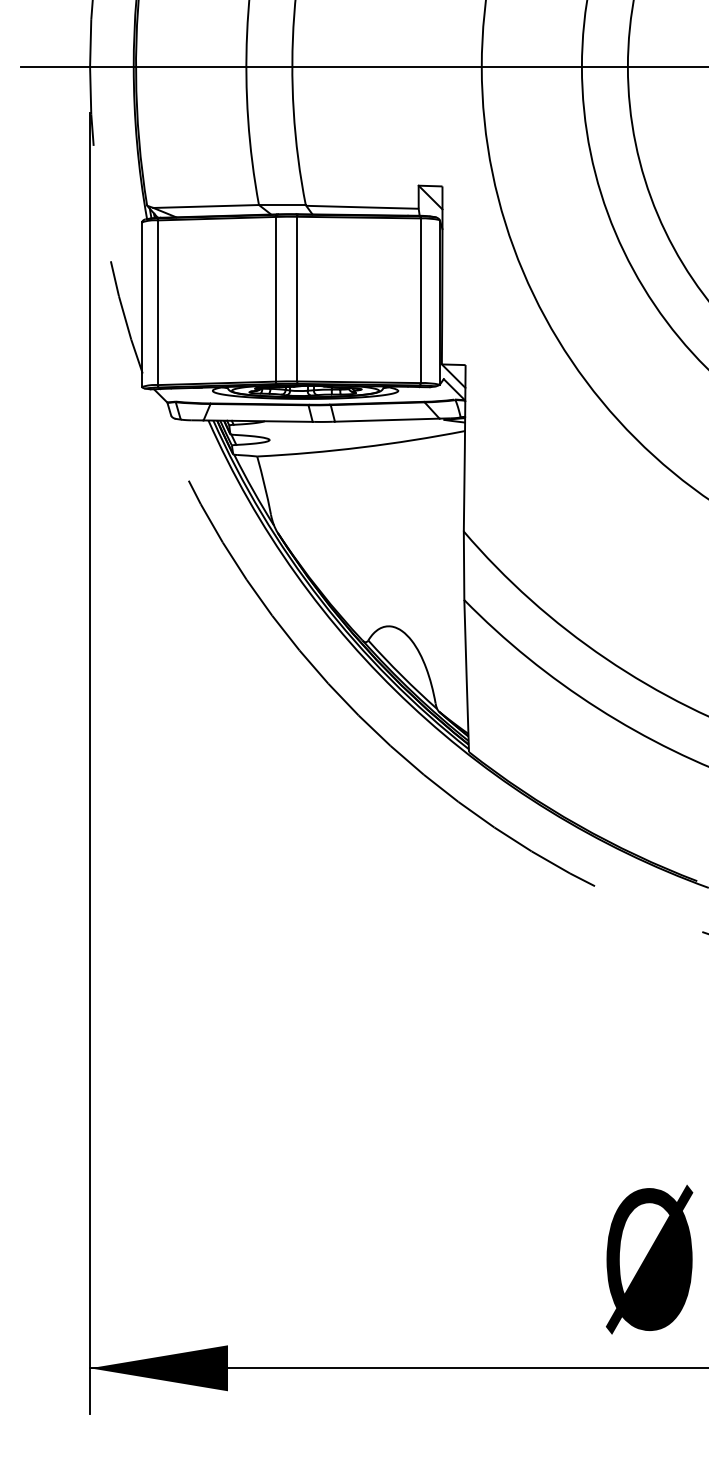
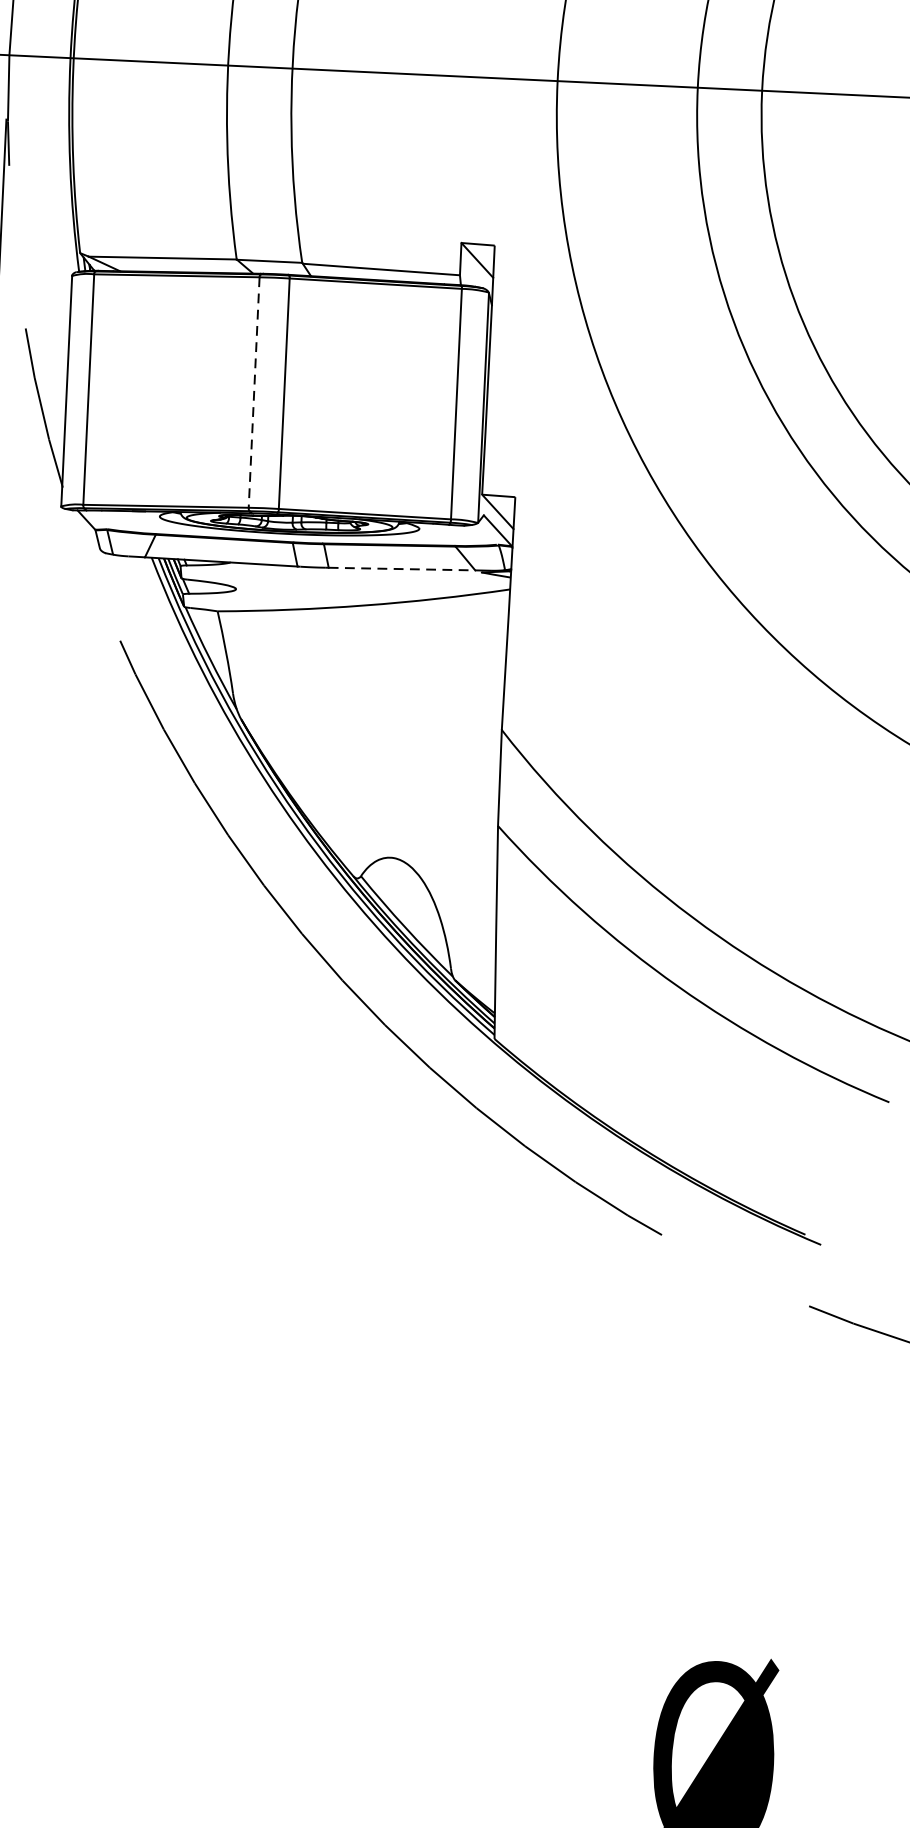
line: (275, 299) -> (253, 392), solid -> dashed
line: (387, 420) -> (402, 569), solid -> dashed

